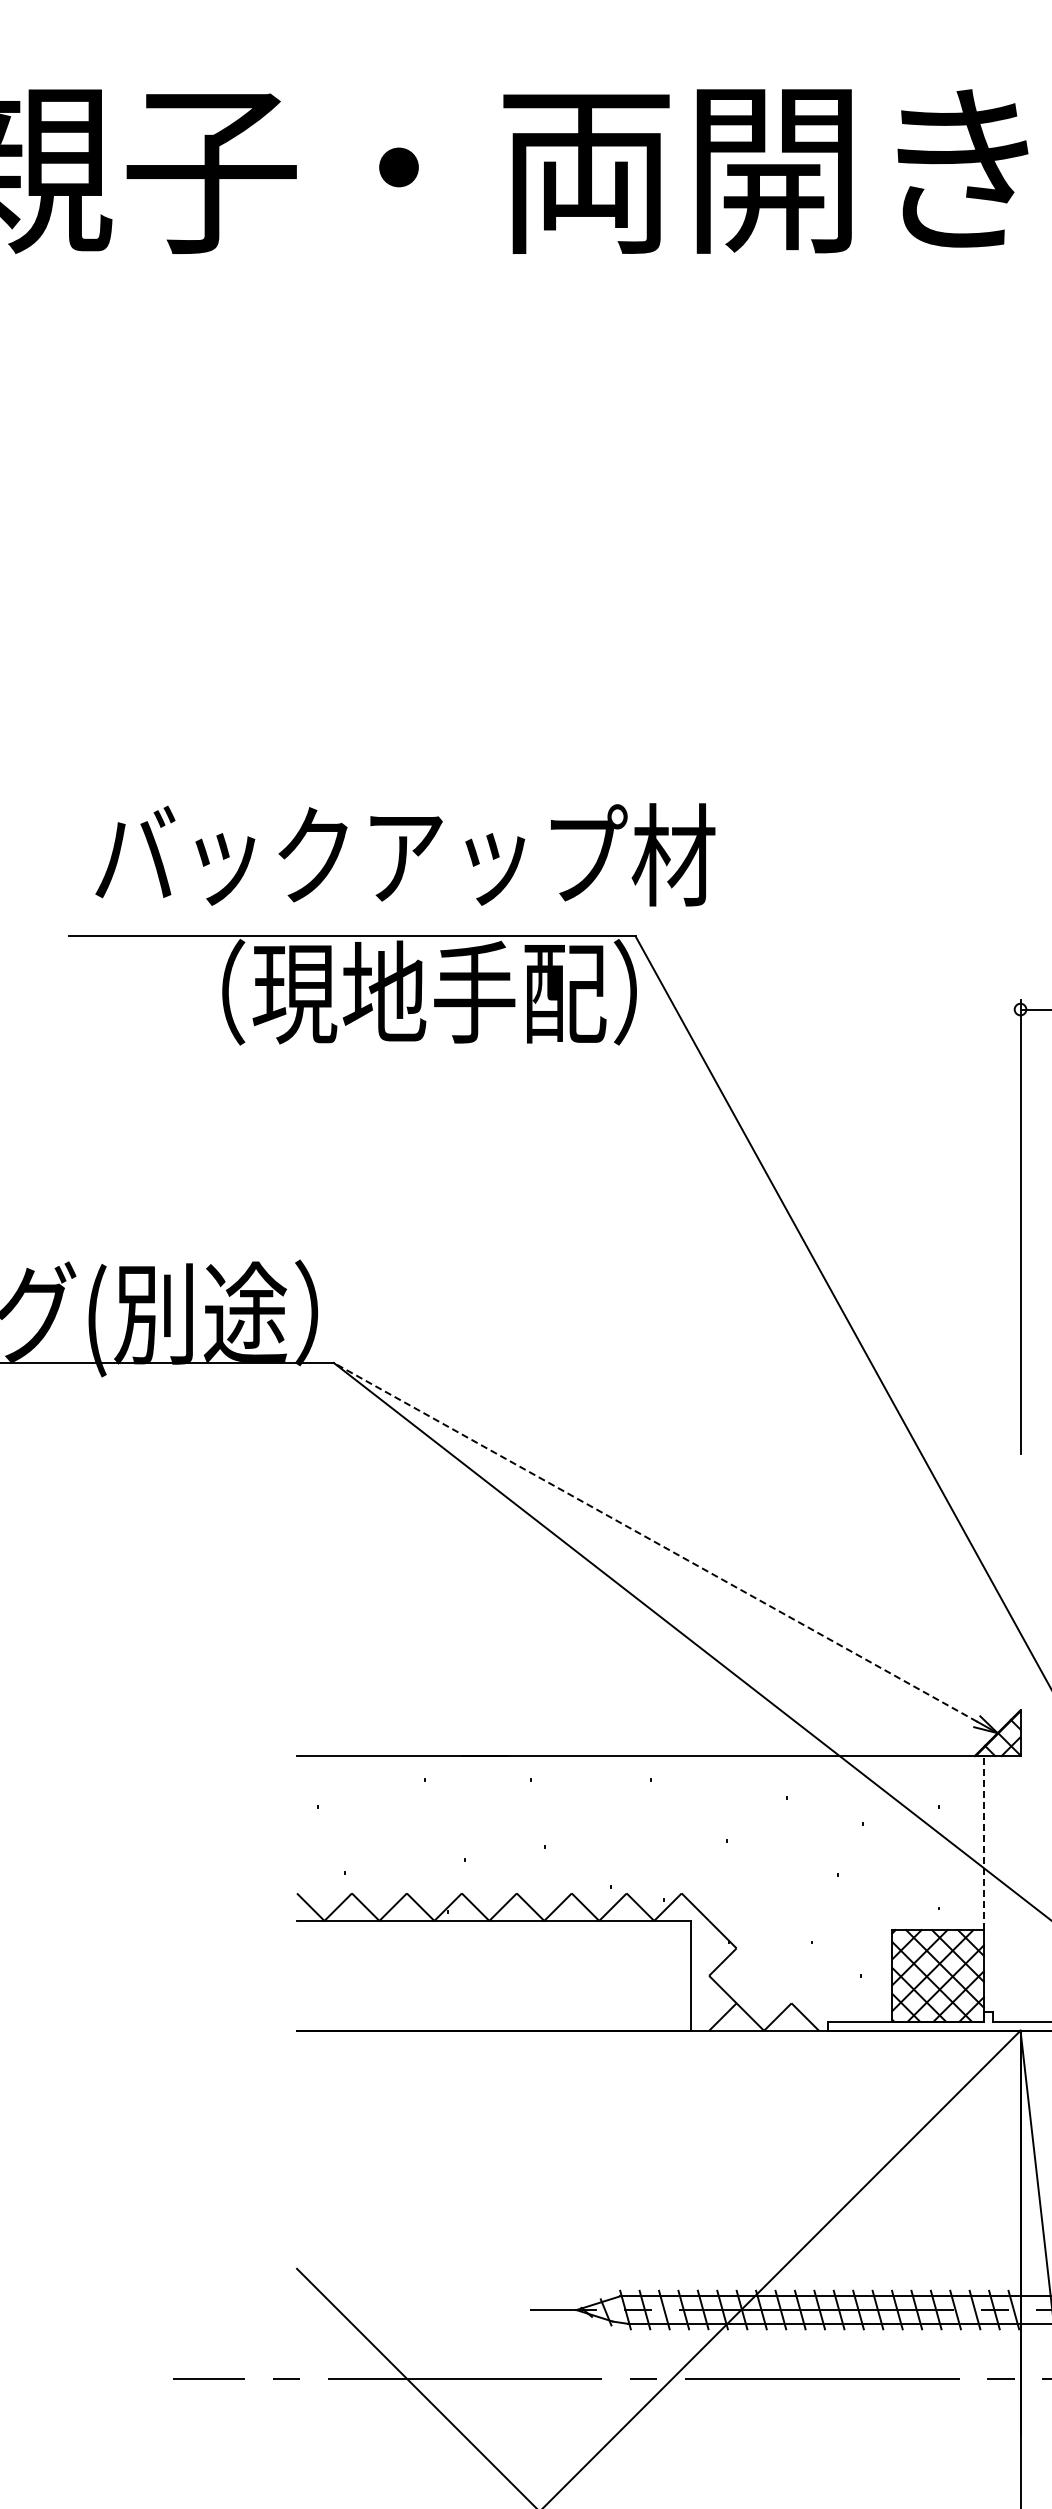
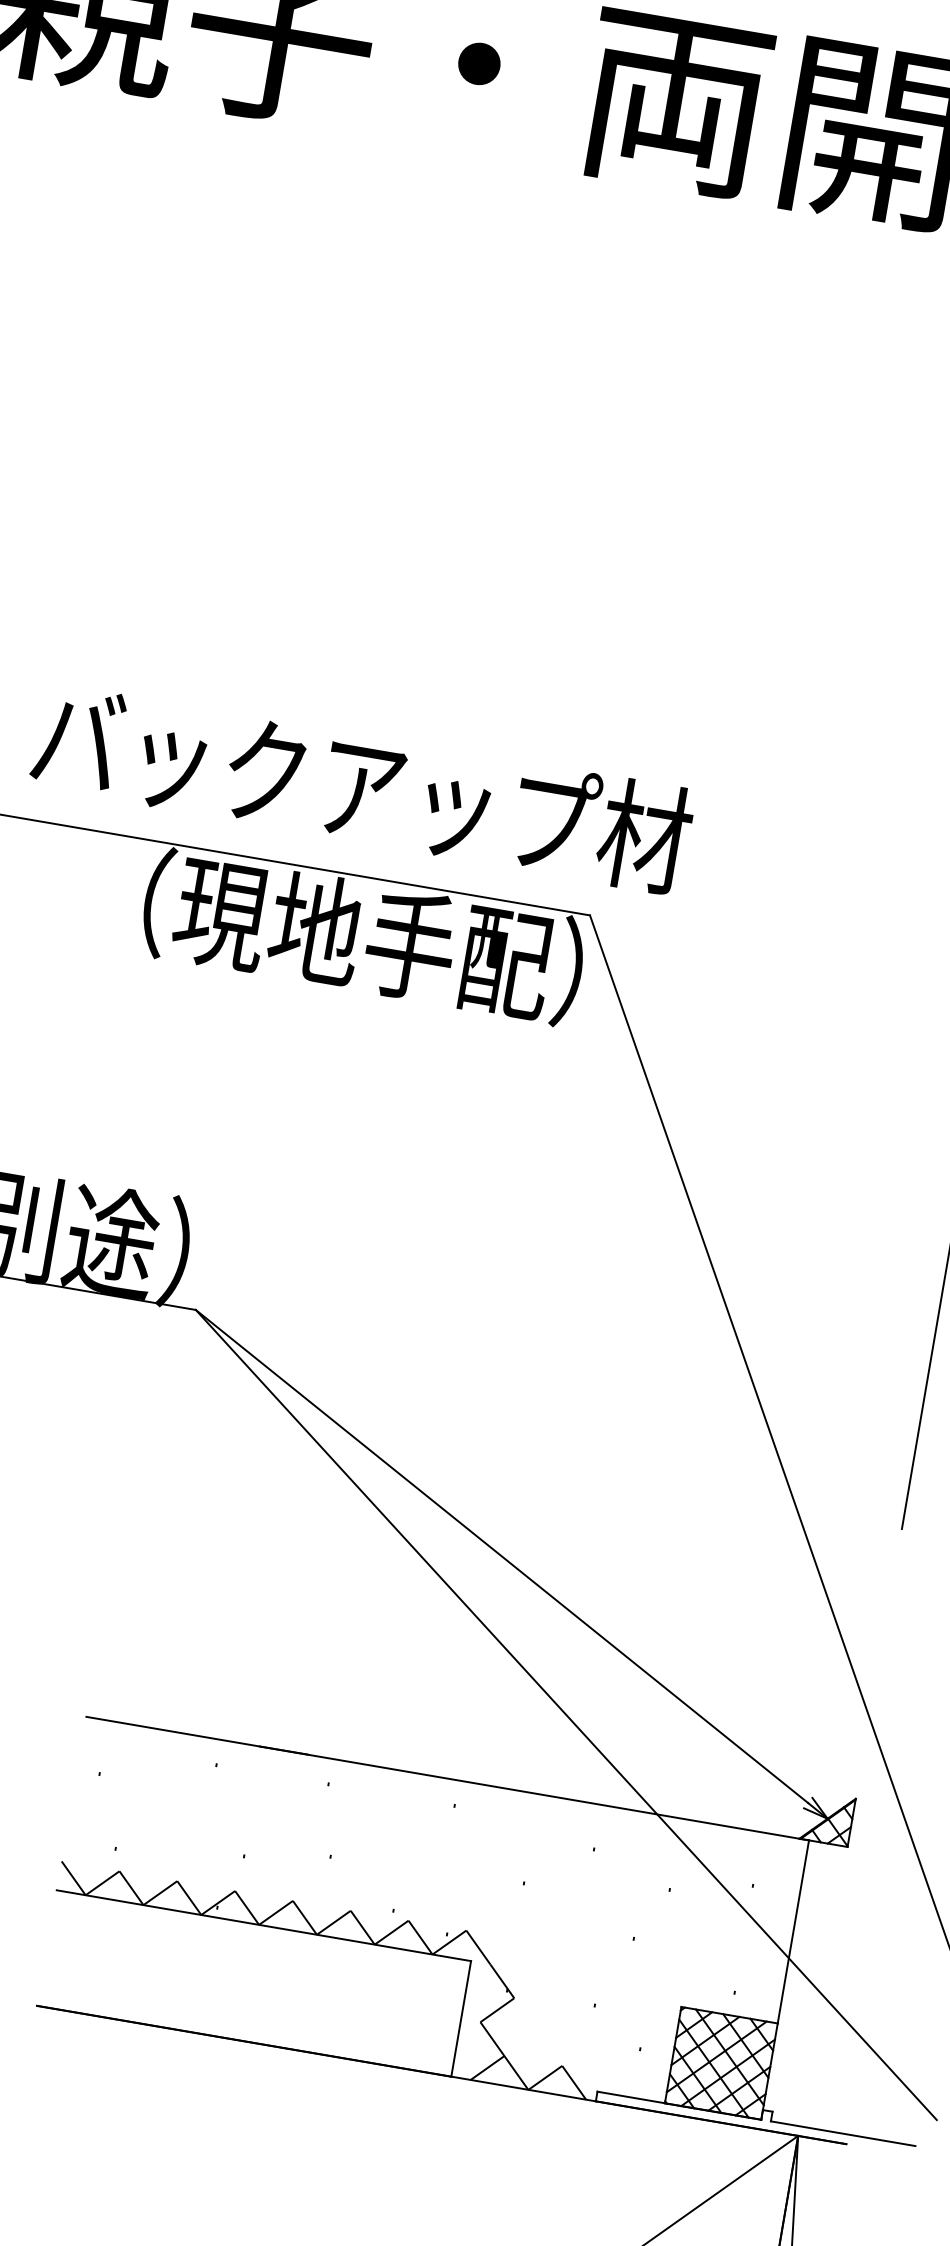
line: (655, 1542) -> (501, 1556), dashed -> solid
line: (983, 1842) -> (793, 1931), dashed -> solid

